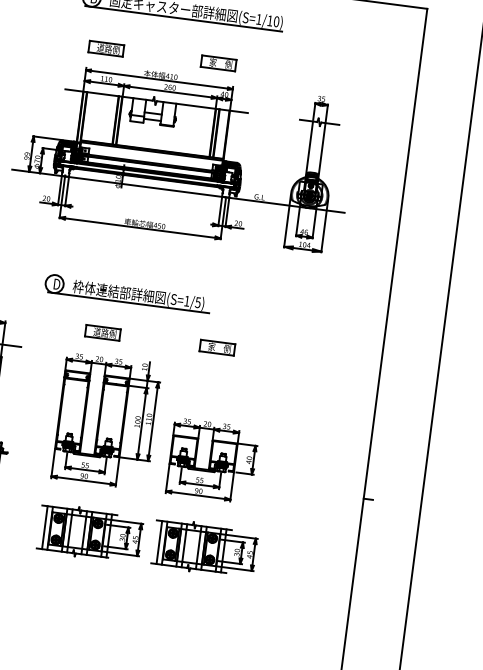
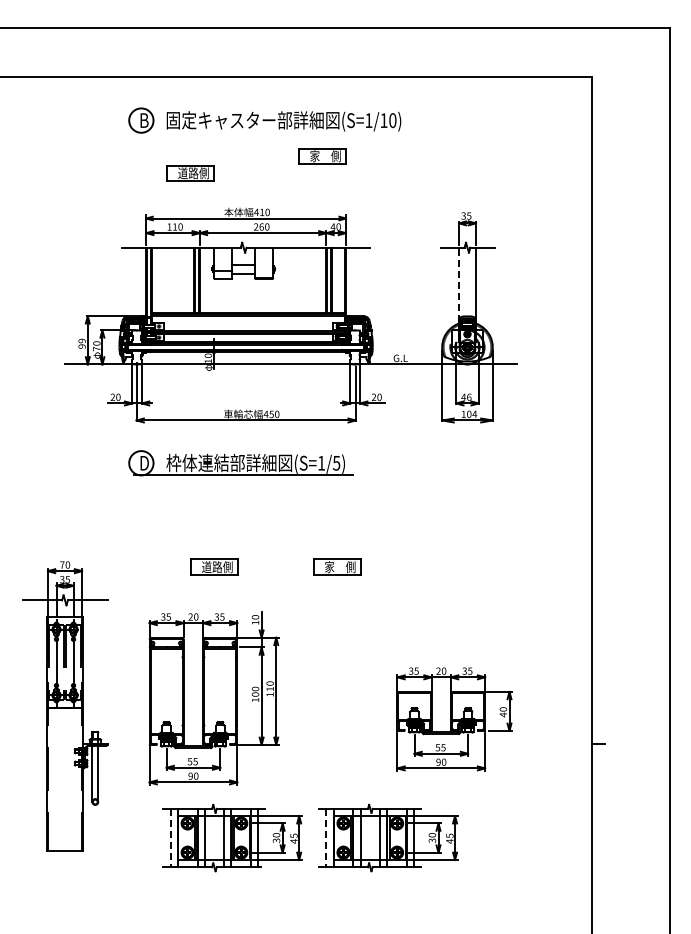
line: (183, 18) -> (267, 132), removed
part: (106, 48) -> (190, 173), moved
part: (218, 63) -> (322, 156), moved
line: (309, 148) -> (458, 284), solid -> dashed
part: (127, 293) -> (240, 463), moved
part: (217, 347) -> (337, 566), moved
part: (106, 420) -> (213, 698), moved
part: (212, 460) -> (454, 719), moved
line: (44, 527) -> (170, 838), solid -> dashed
line: (159, 542) -> (326, 838), solid -> dashed

